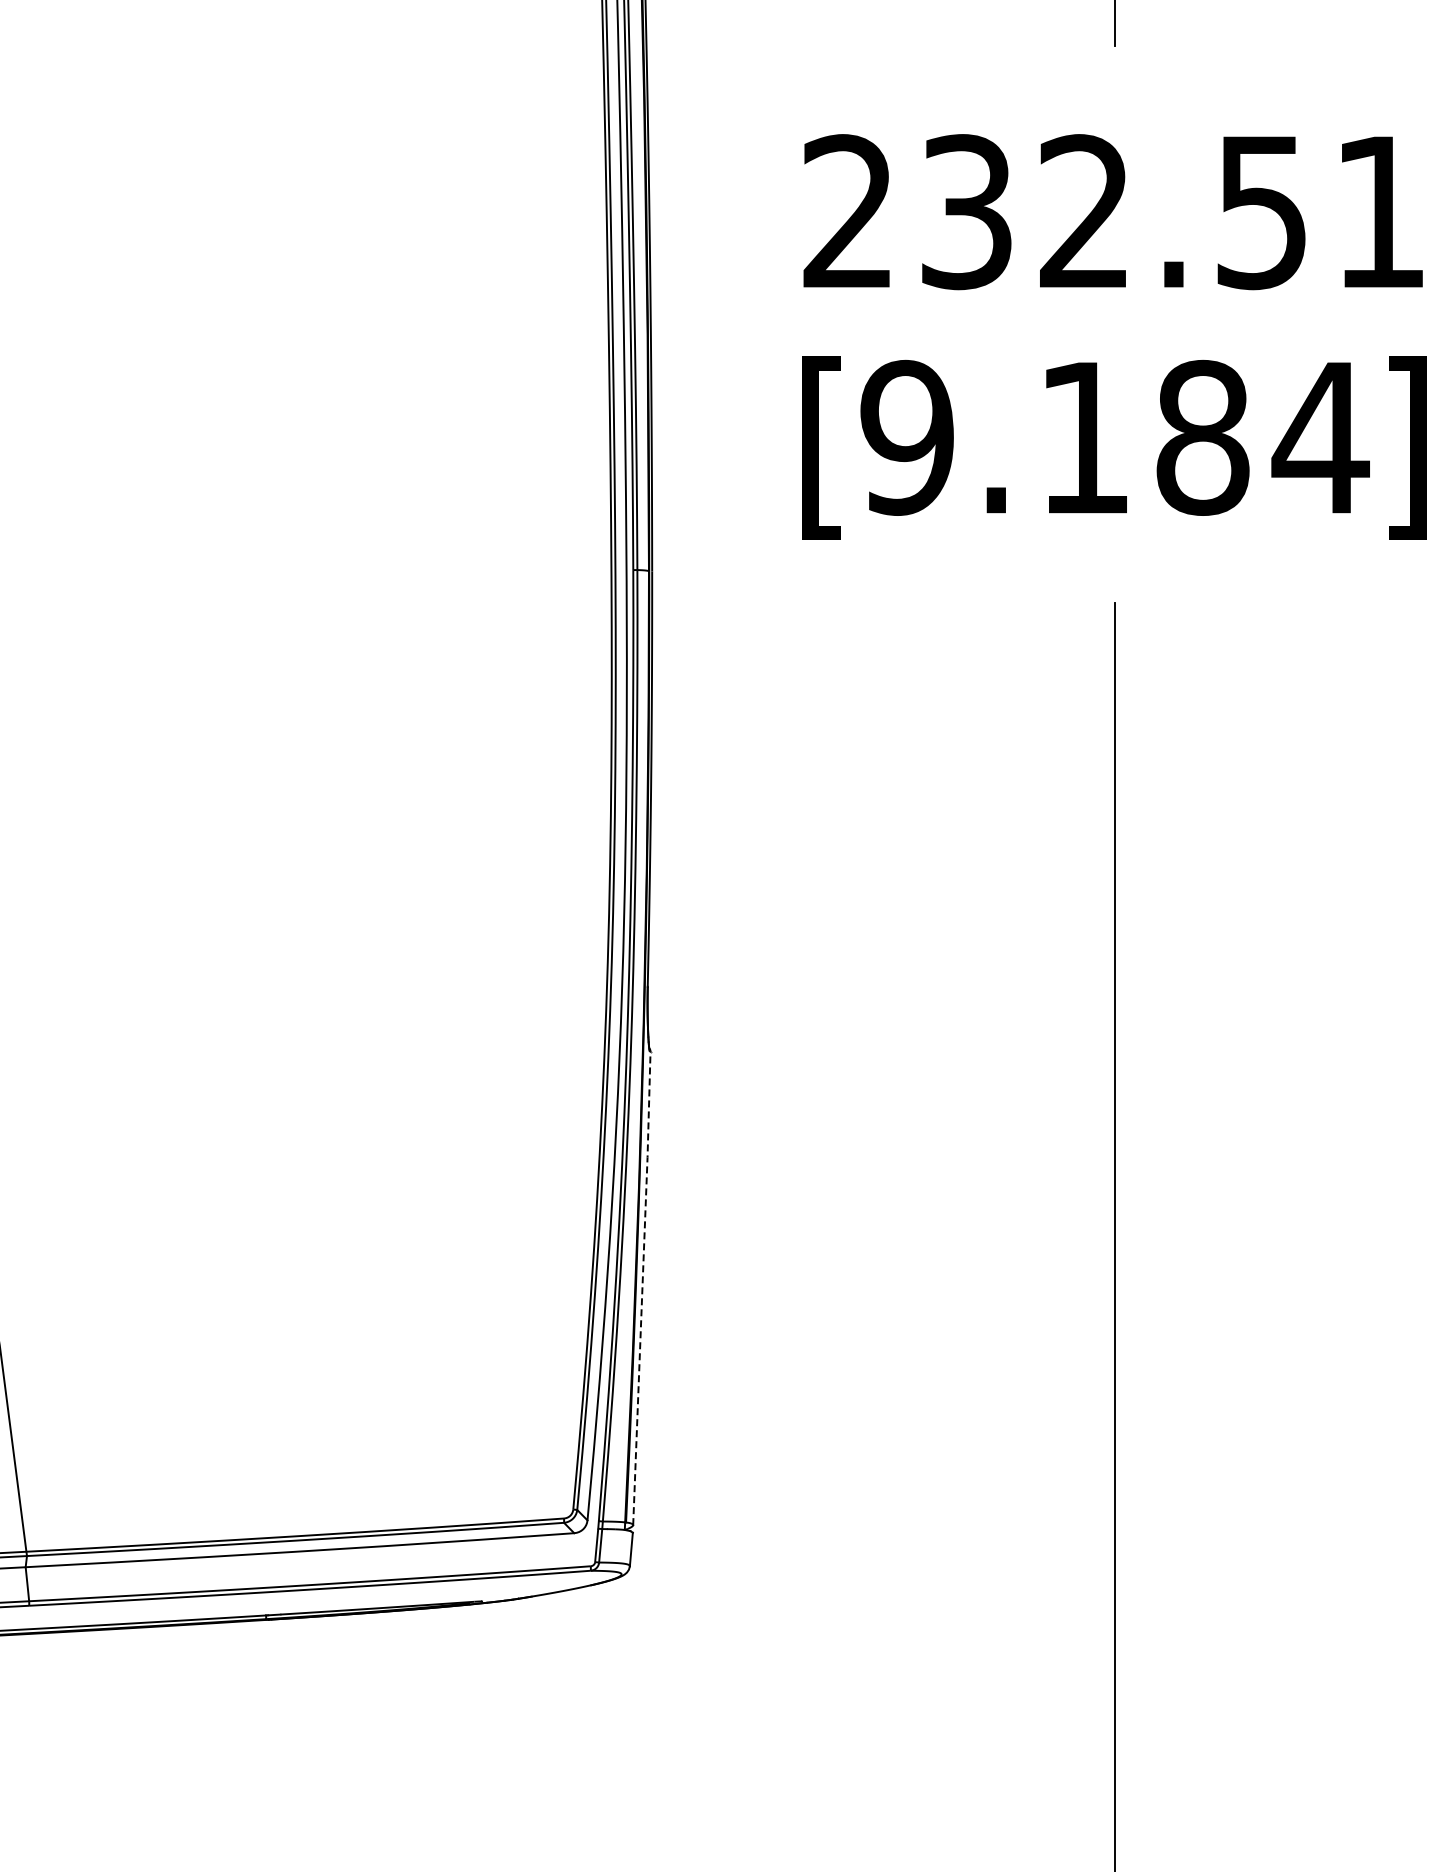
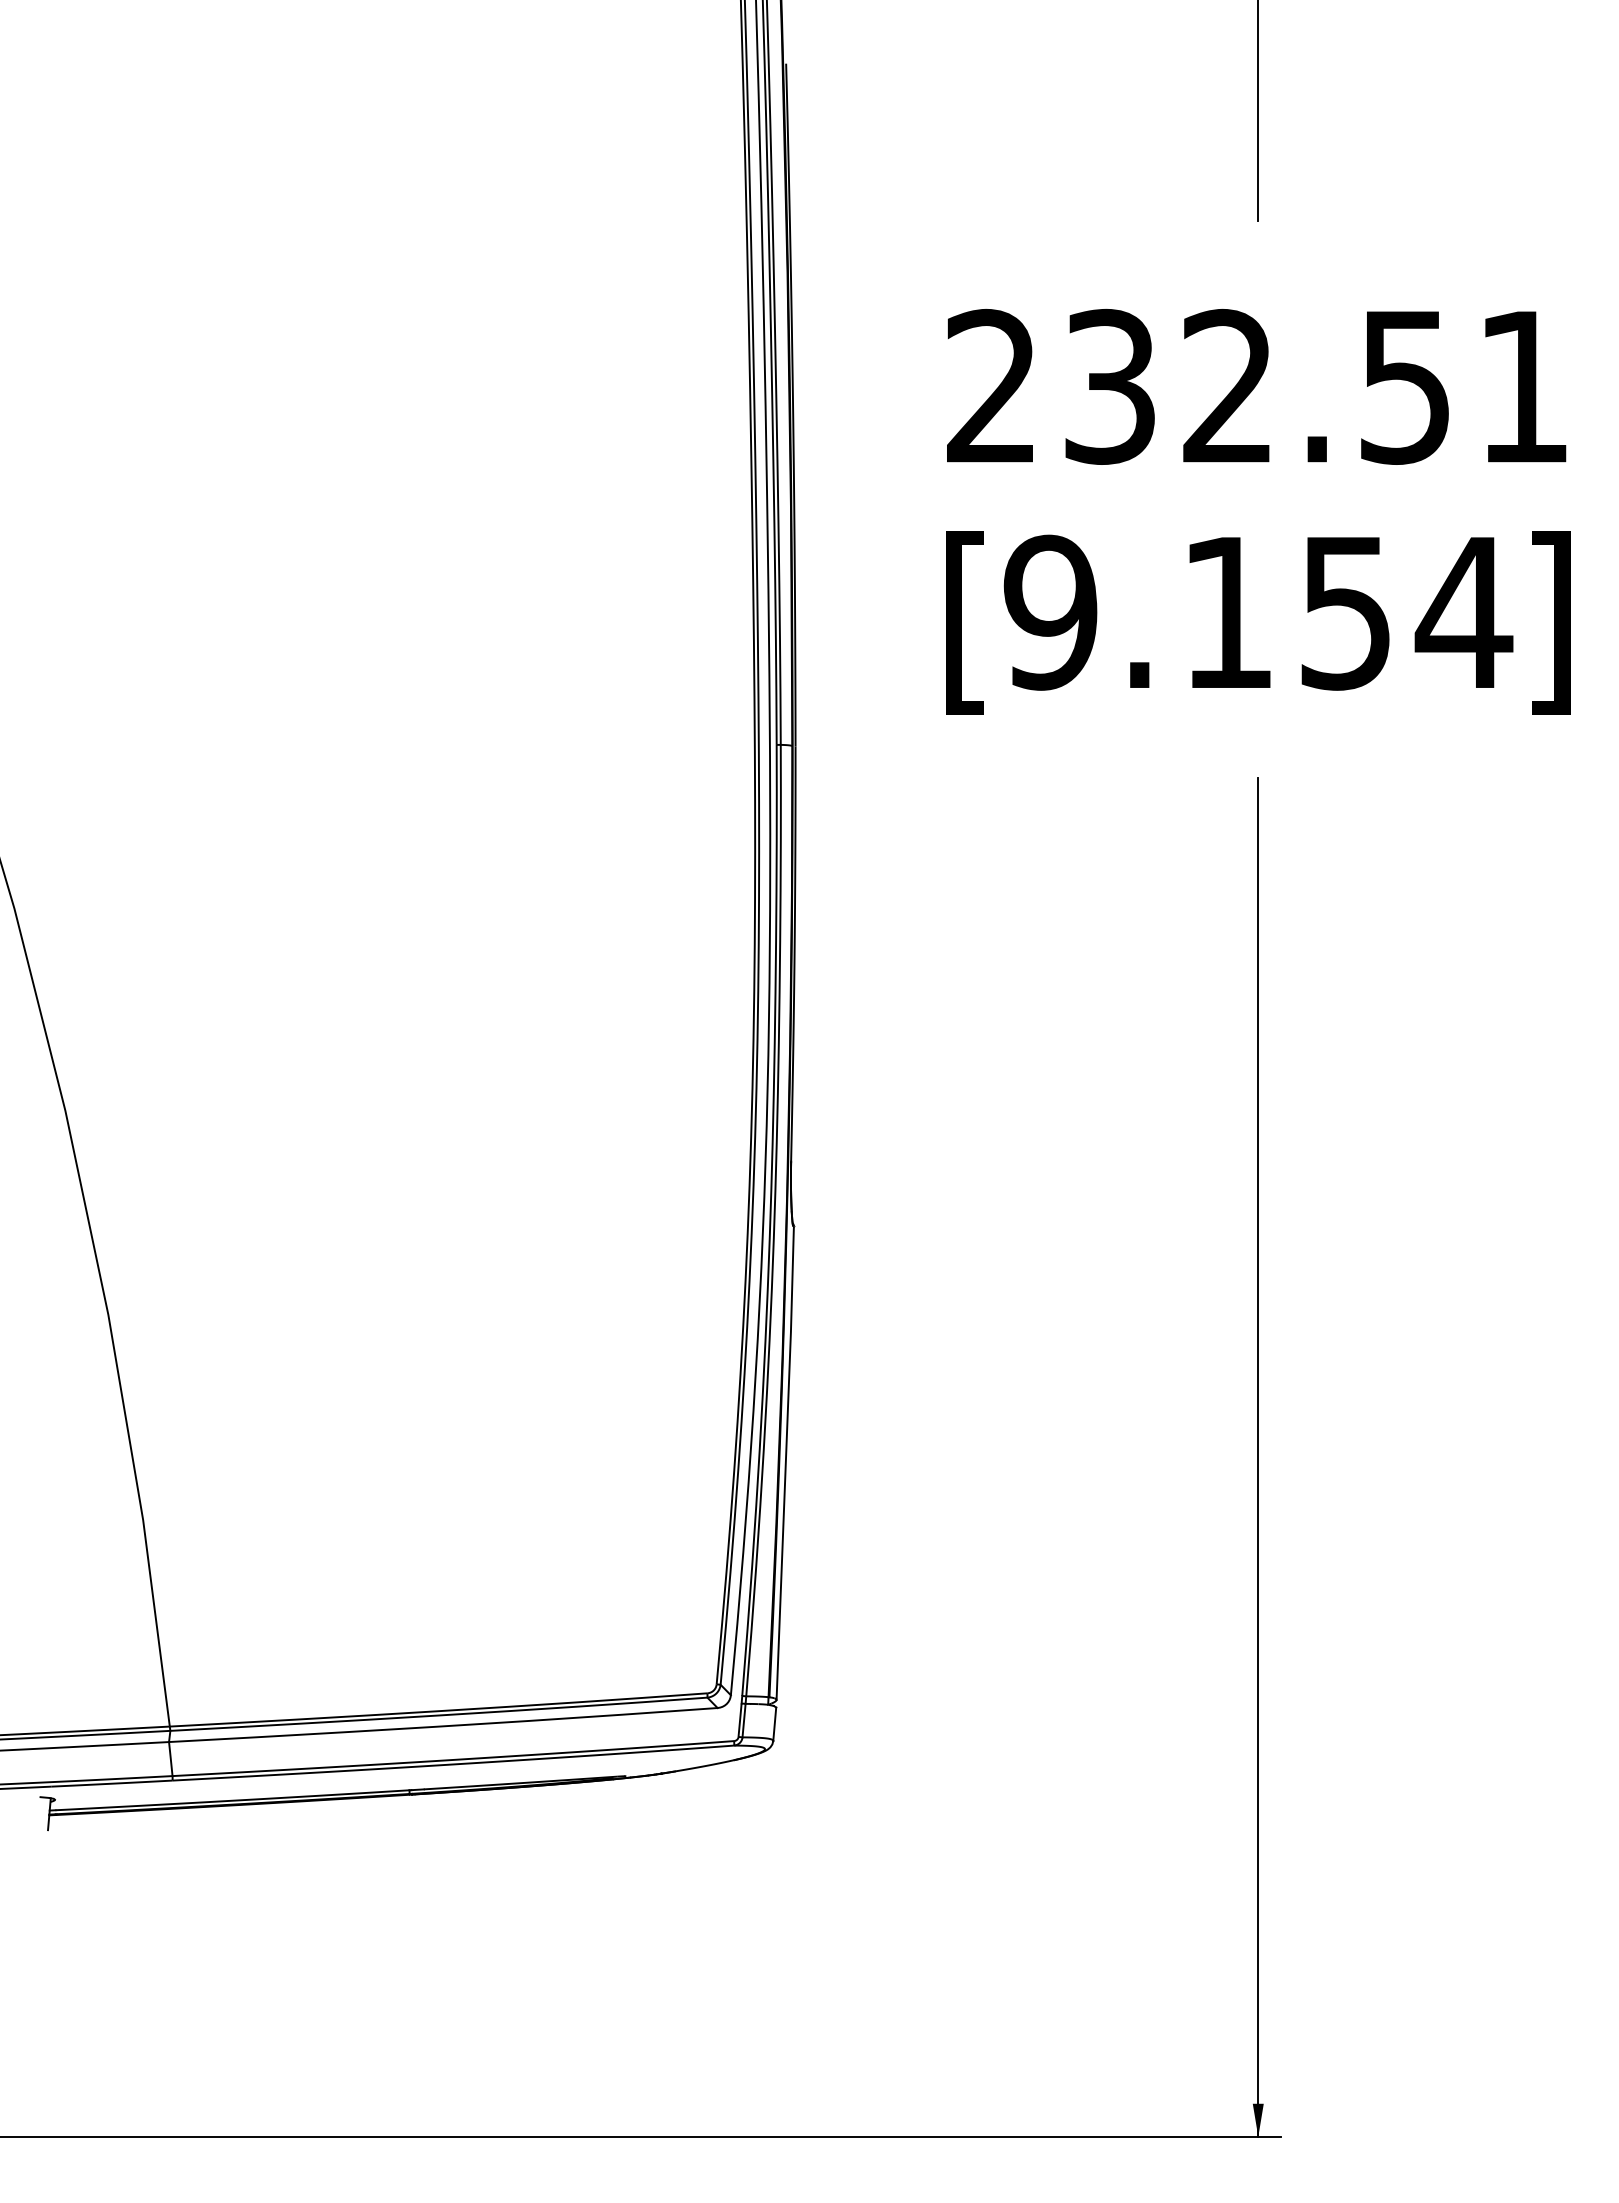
text: (1203, 437) -> (1346, 612), 9.184 -> 9.154
line: (642, 1287) -> (785, 1462), dashed -> solid

